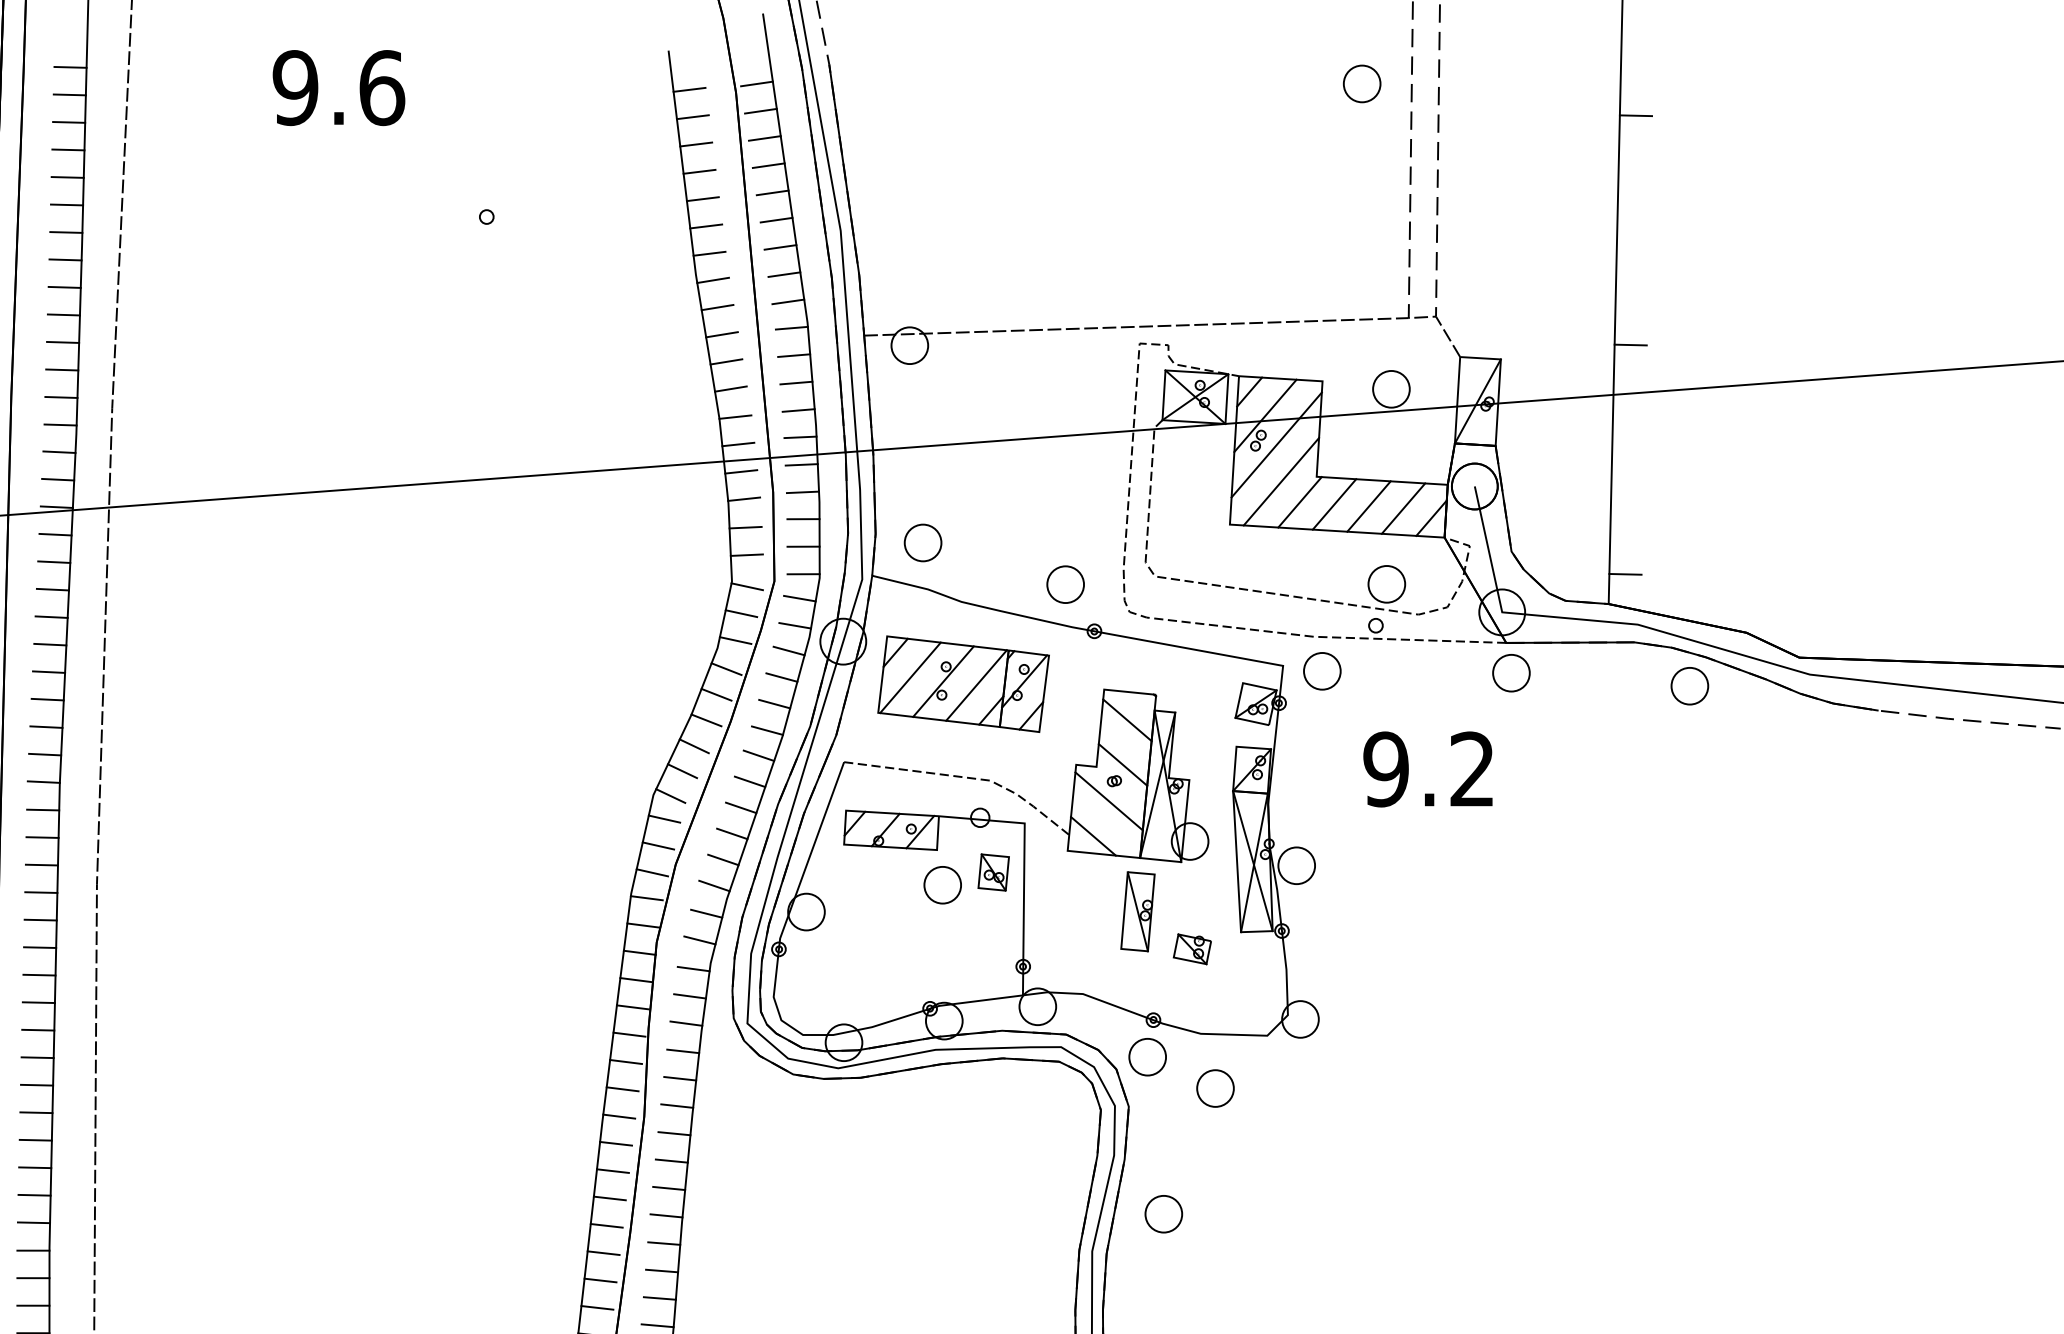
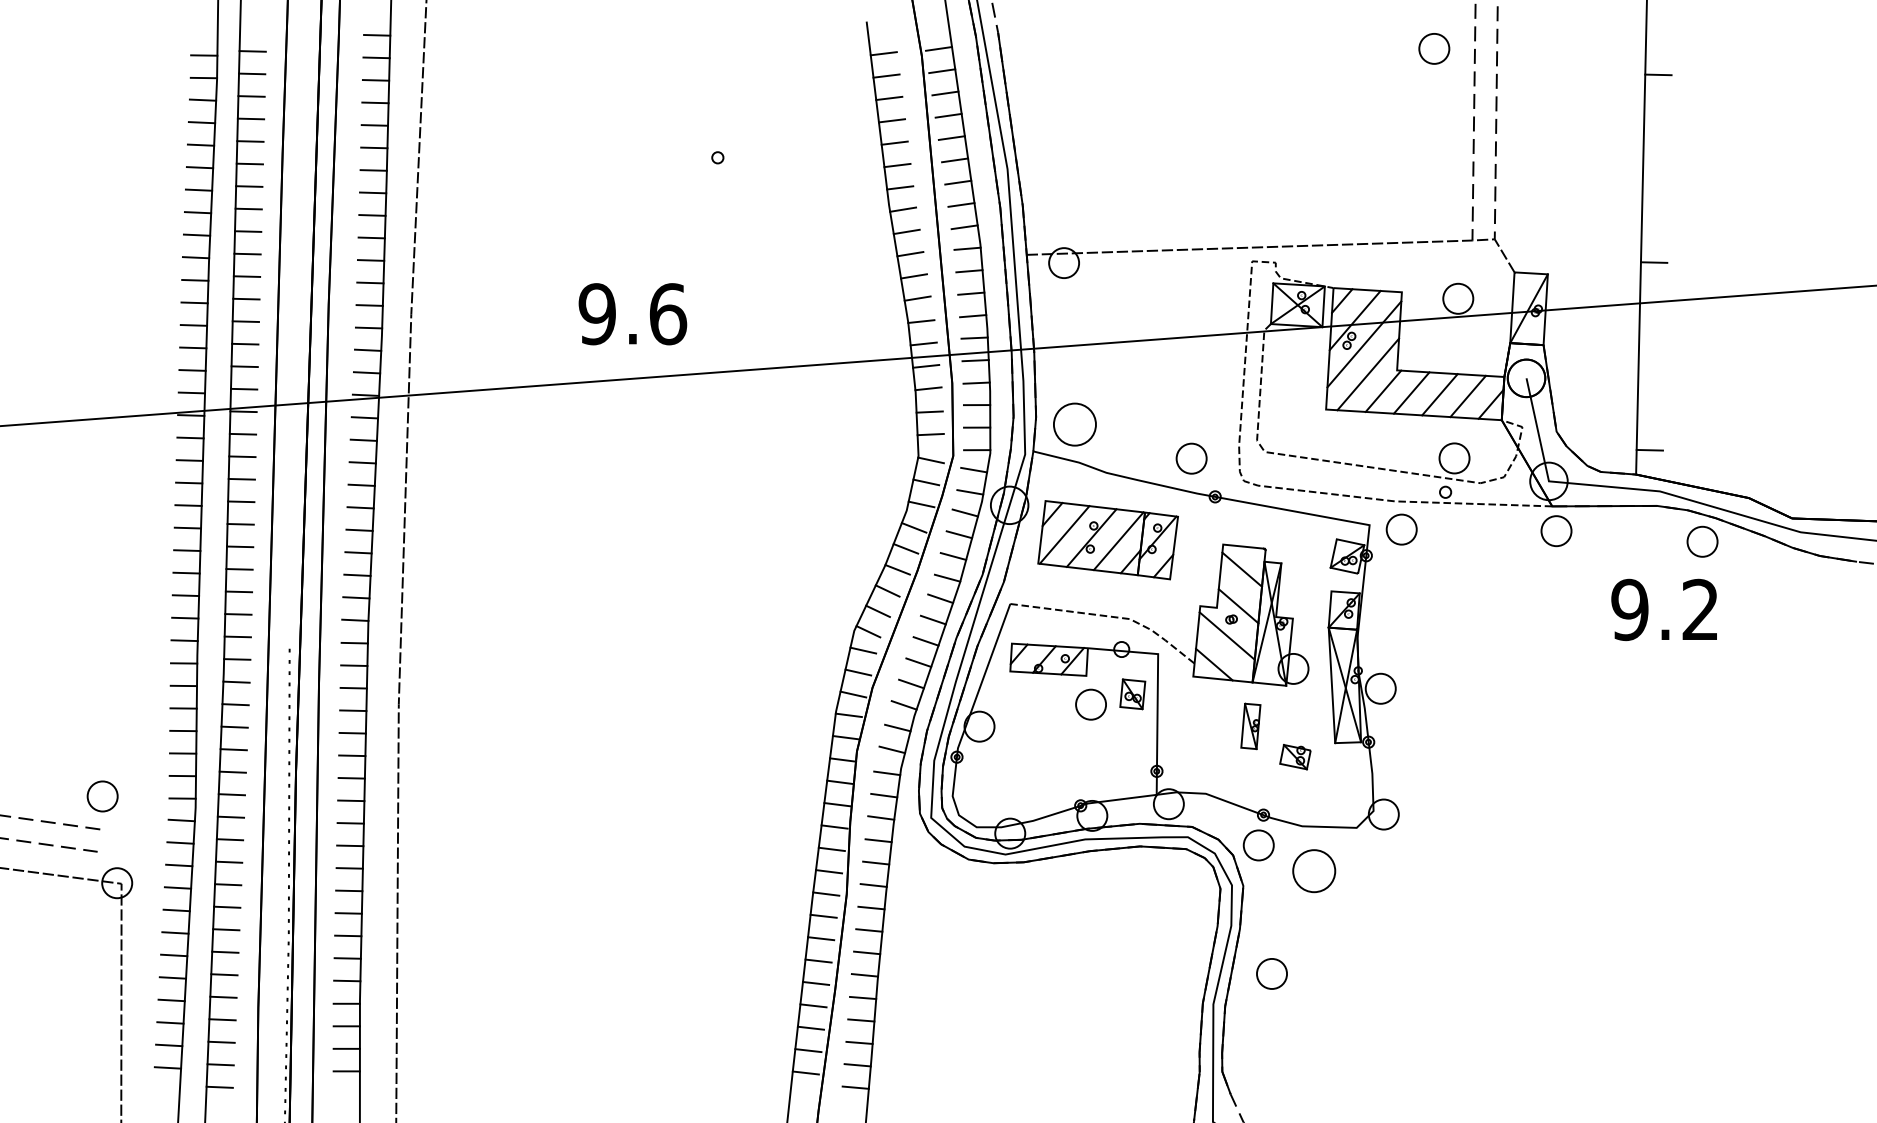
text: (338, 88) -> (632, 314), moved
part: (922, 542) -> (1074, 424), size x1.4
text: (1427, 768) -> (1663, 609), moved
part: (1137, 911) -> (1250, 726), size x0.7
part: (1215, 1087) -> (1314, 870), size x1.4

